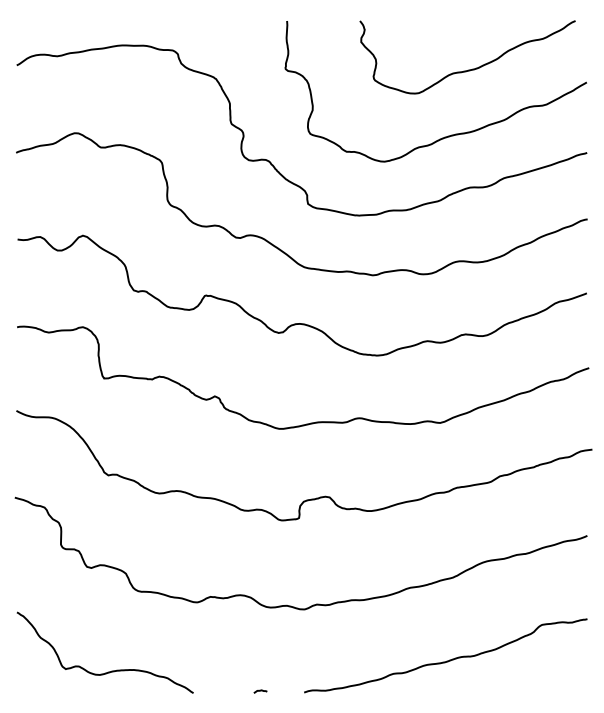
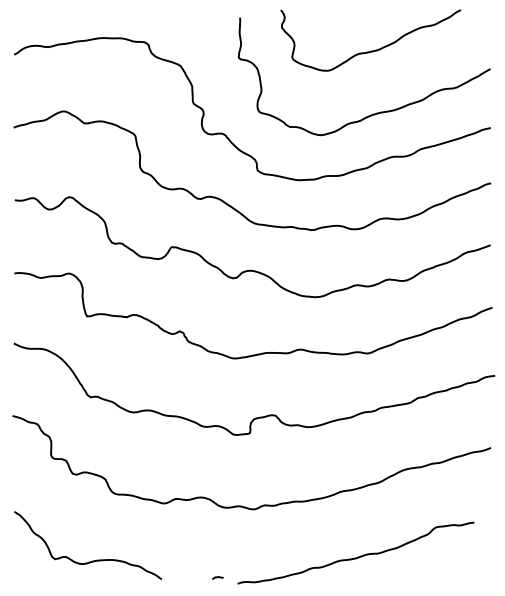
curve: (468, 69) -> (371, 50), moved
curve: (446, 660) -> (356, 557), moved

